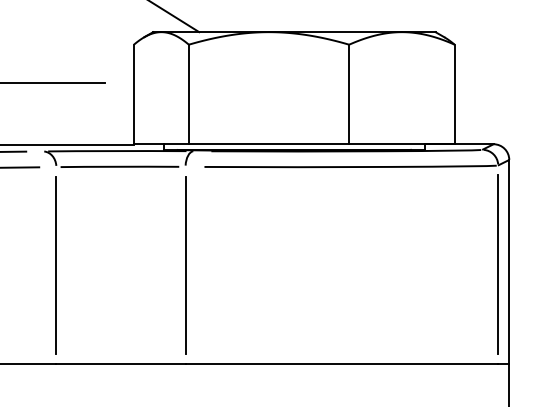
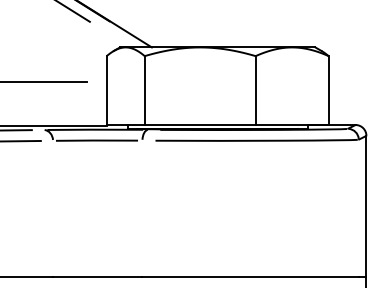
line: (57, 264) -> (53, 208), removed
line: (185, 264) -> (142, 208), removed
line: (497, 264) -> (358, 208), removed

